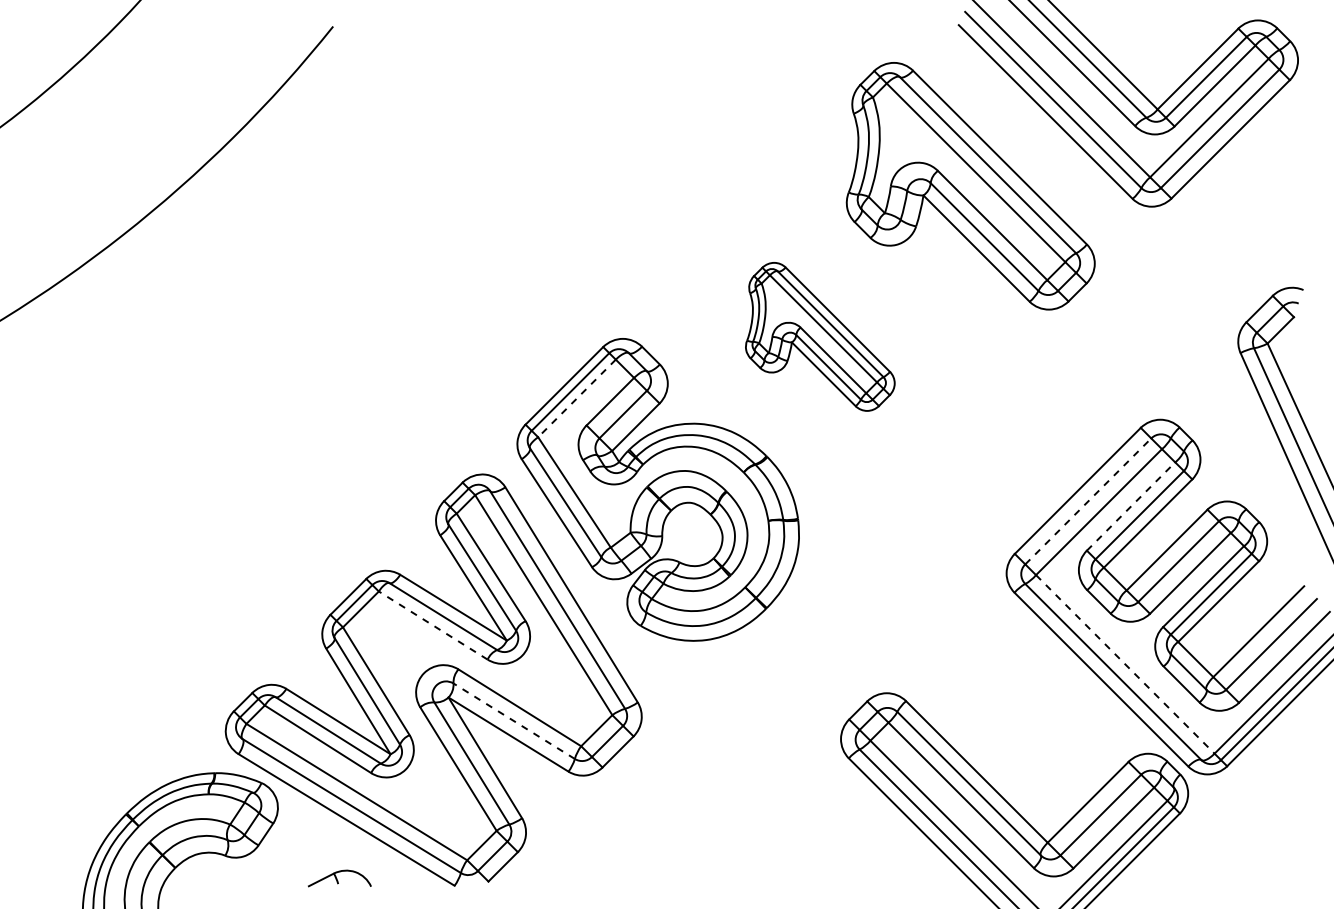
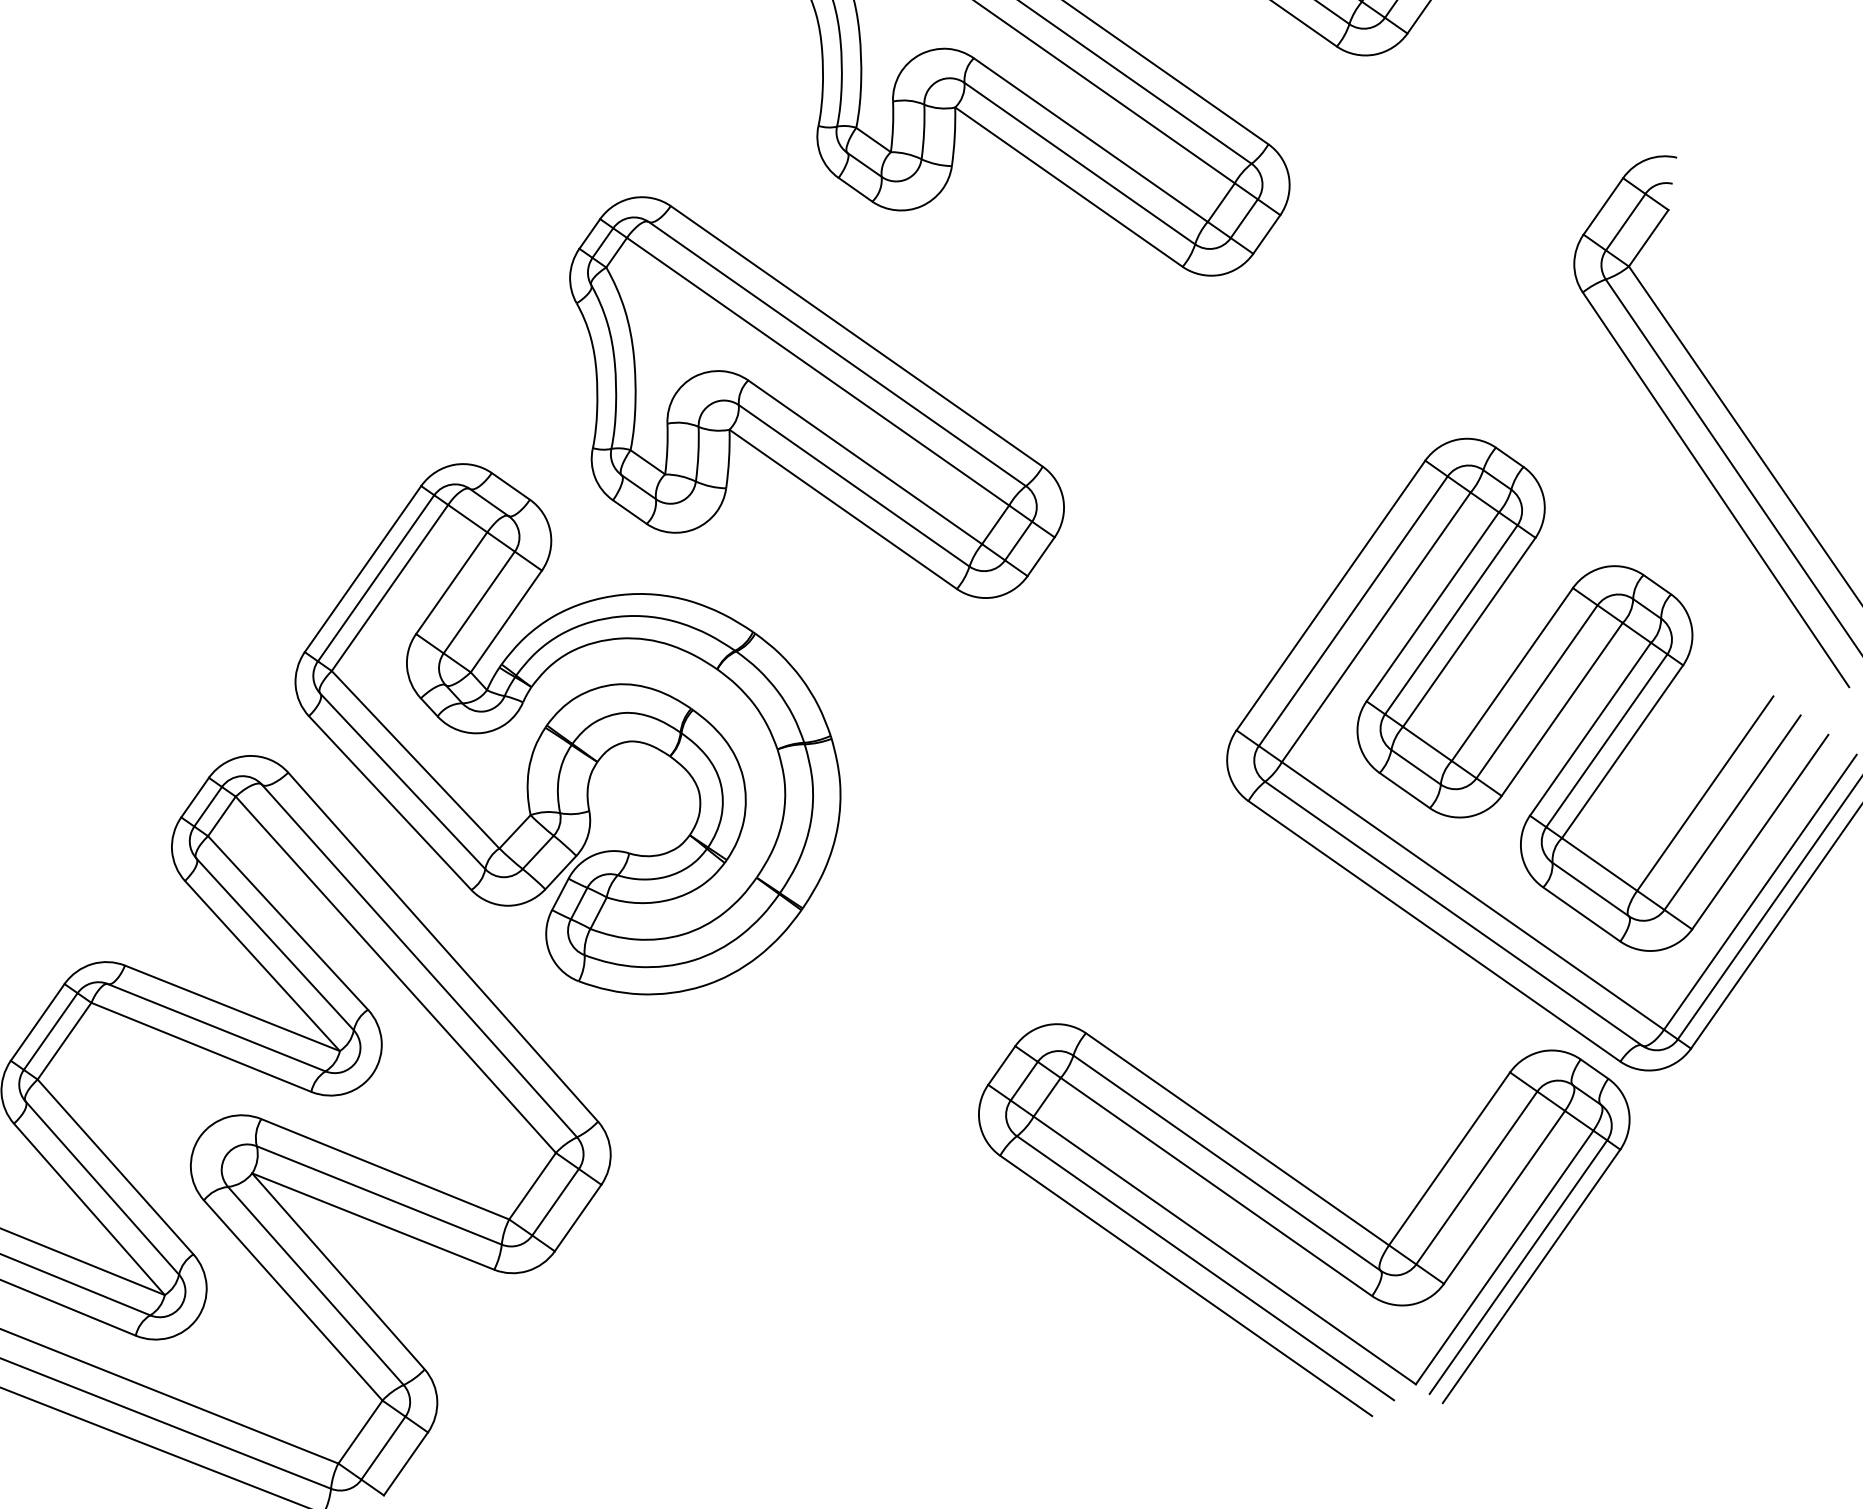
part: (820, 336) -> (813, 397), size x1.67
line: (576, 398) -> (389, 588), dashed -> solid
line: (1088, 501) -> (1353, 611), dashed -> solid
line: (1131, 506) -> (1433, 606), dashed -> solid
line: (432, 625) -> (199, 1047), dashed -> solid
line: (1125, 664) -> (1473, 896), dashed -> solid
line: (513, 720) -> (377, 1194), dashed -> solid

